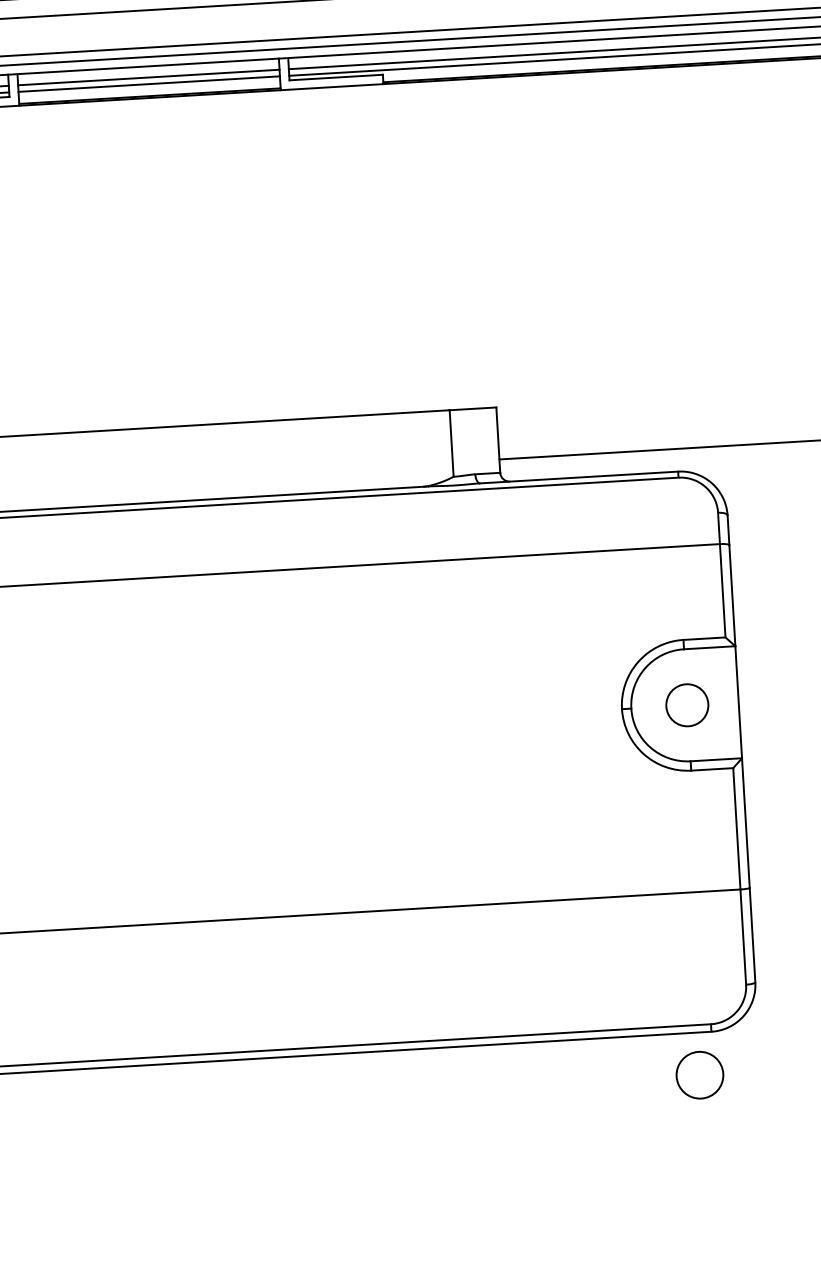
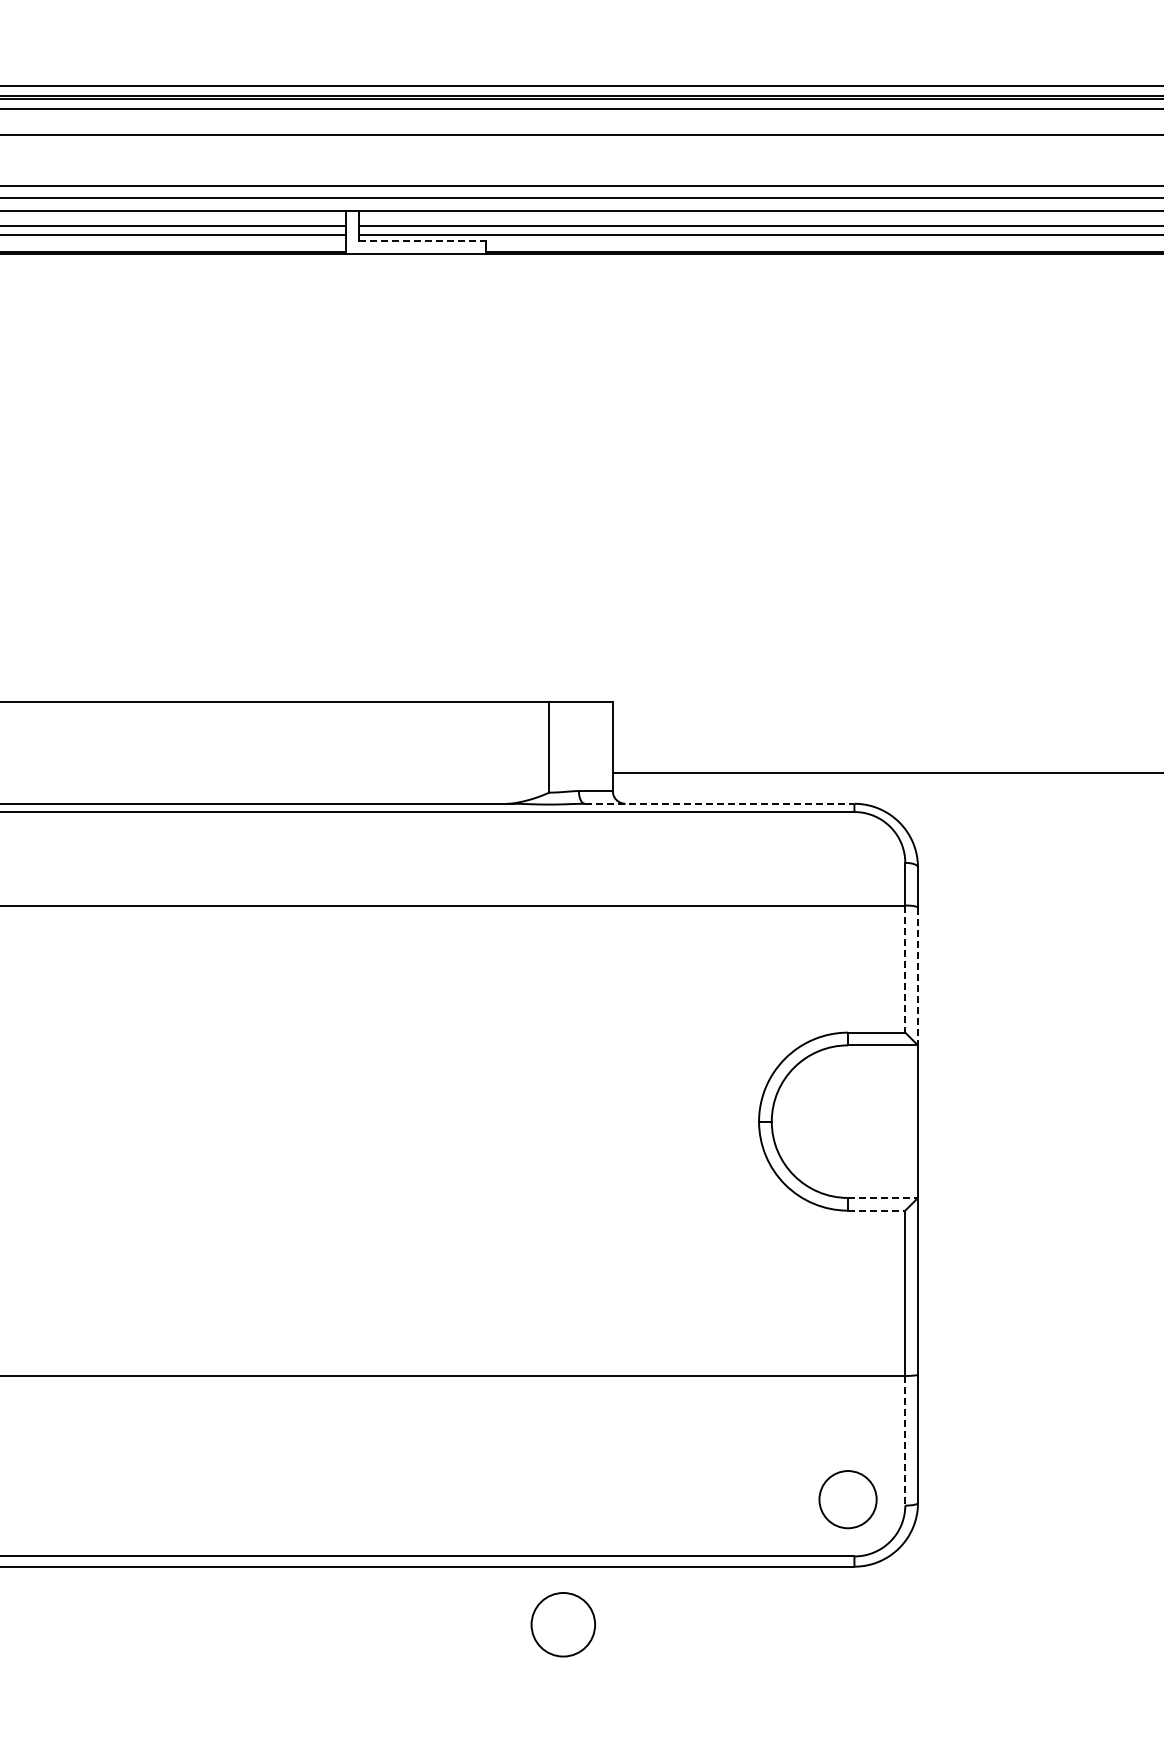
line: (336, 77) -> (422, 241), solid -> dashed
line: (579, 477) -> (719, 803), solid -> dashed
line: (722, 591) -> (905, 969), solid -> dashed
line: (732, 595) -> (918, 976), solid -> dashed
circle: (686, 705) -> (847, 1499), moved
line: (716, 759) -> (883, 1197), solid -> dashed
line: (712, 769) -> (876, 1210), solid -> dashed
line: (743, 936) -> (905, 1440), solid -> dashed
circle: (699, 1075) -> (562, 1624), moved

